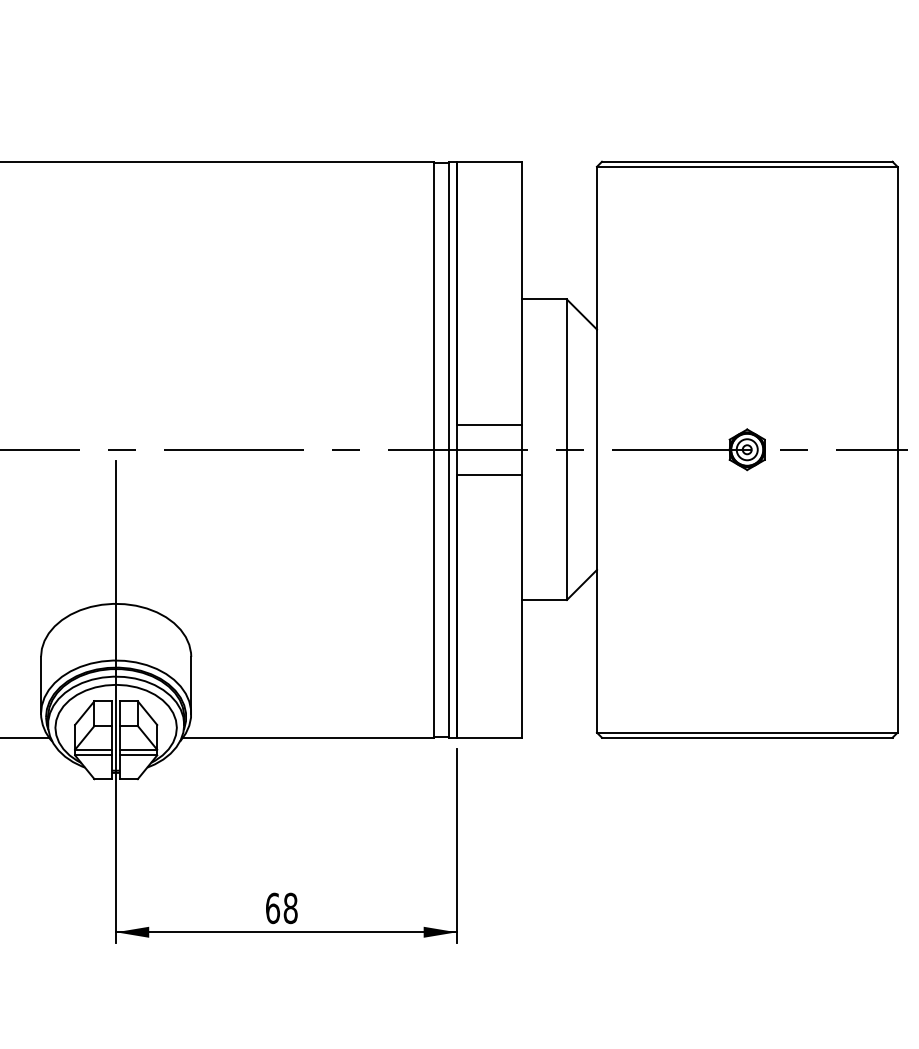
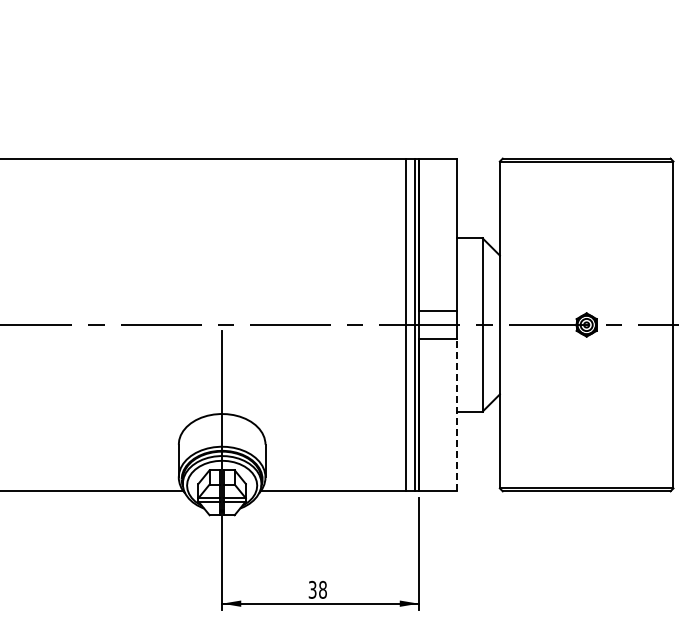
line: (521, 606) -> (456, 415), solid -> dashed
text: (272, 907) -> (312, 589), 68 -> 38

